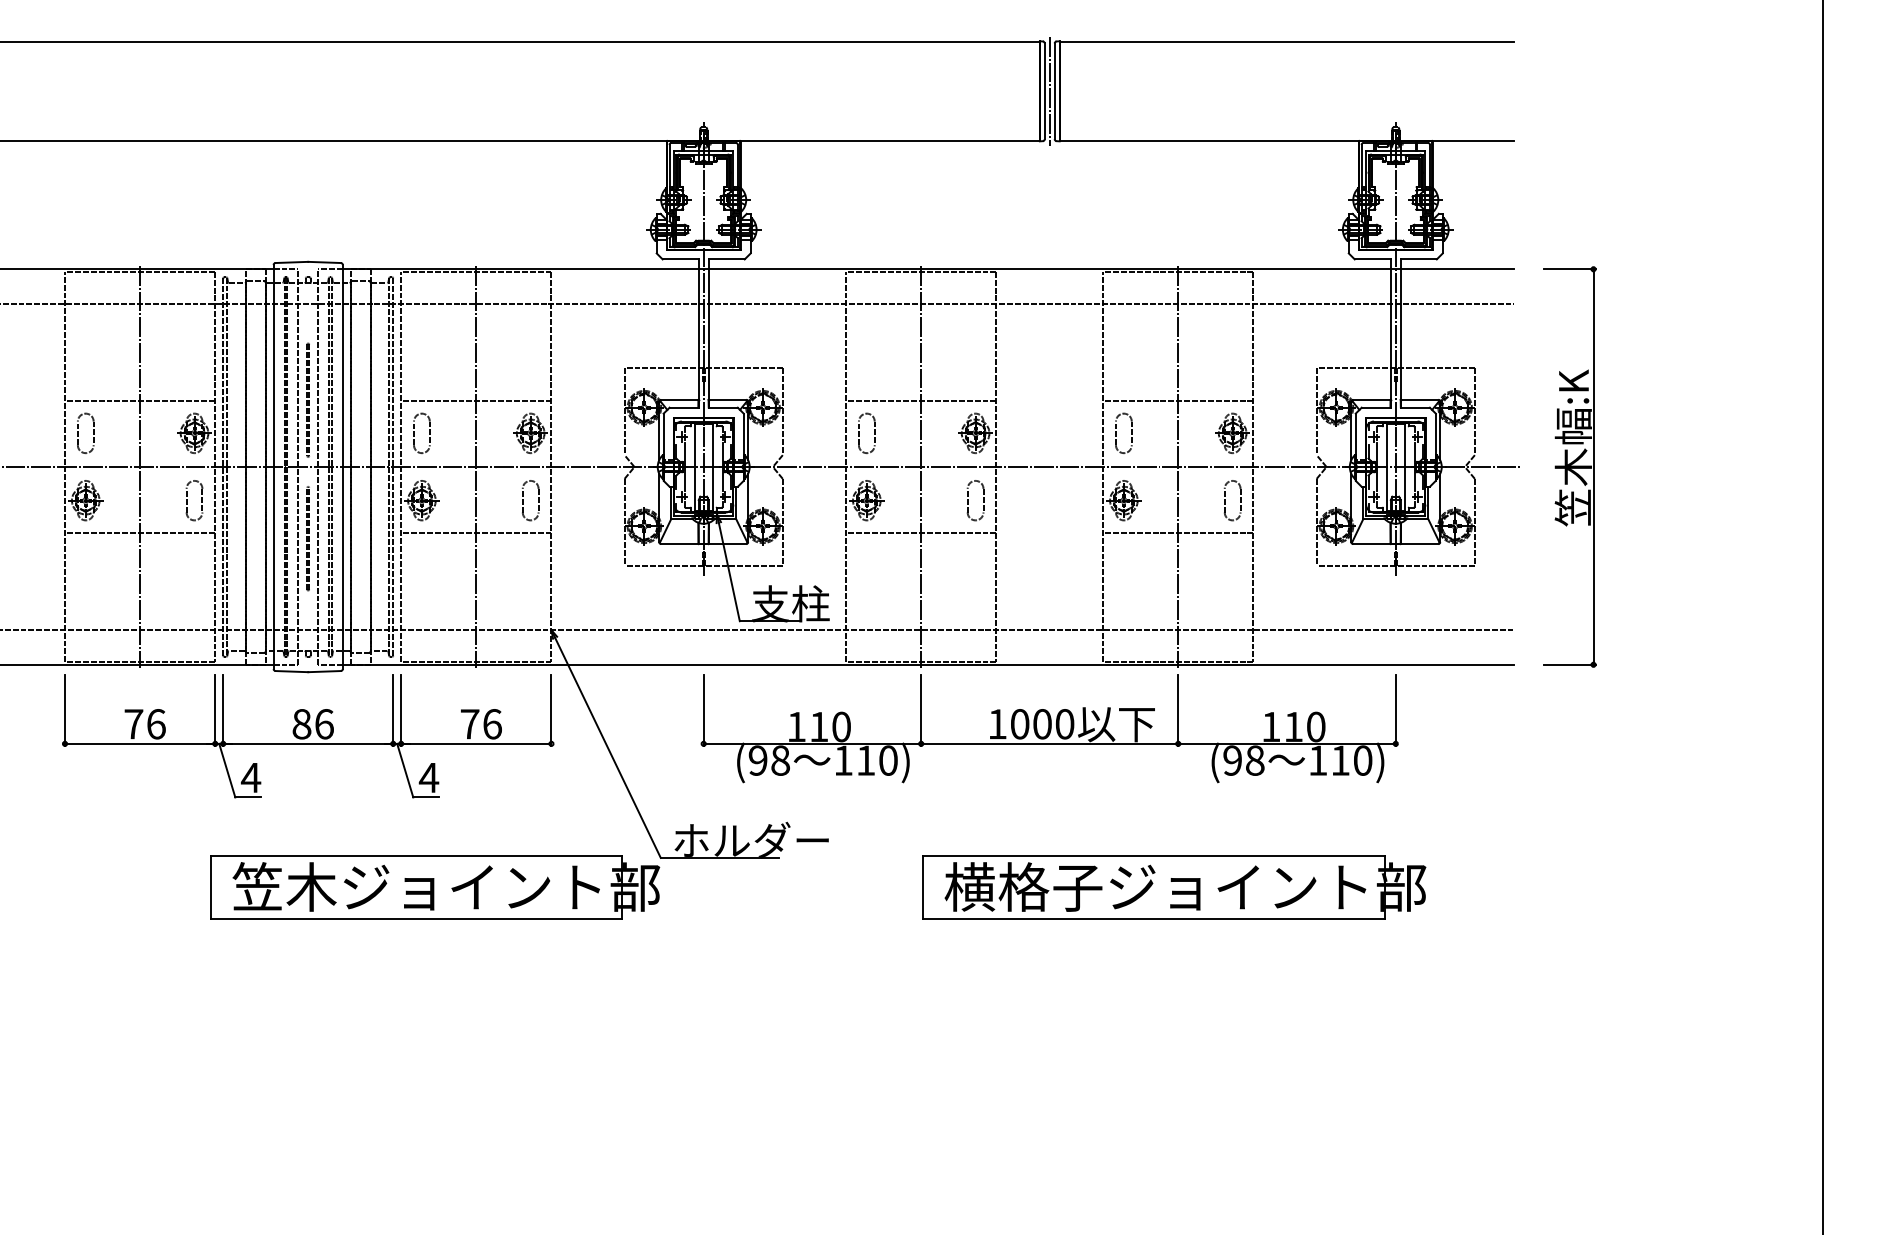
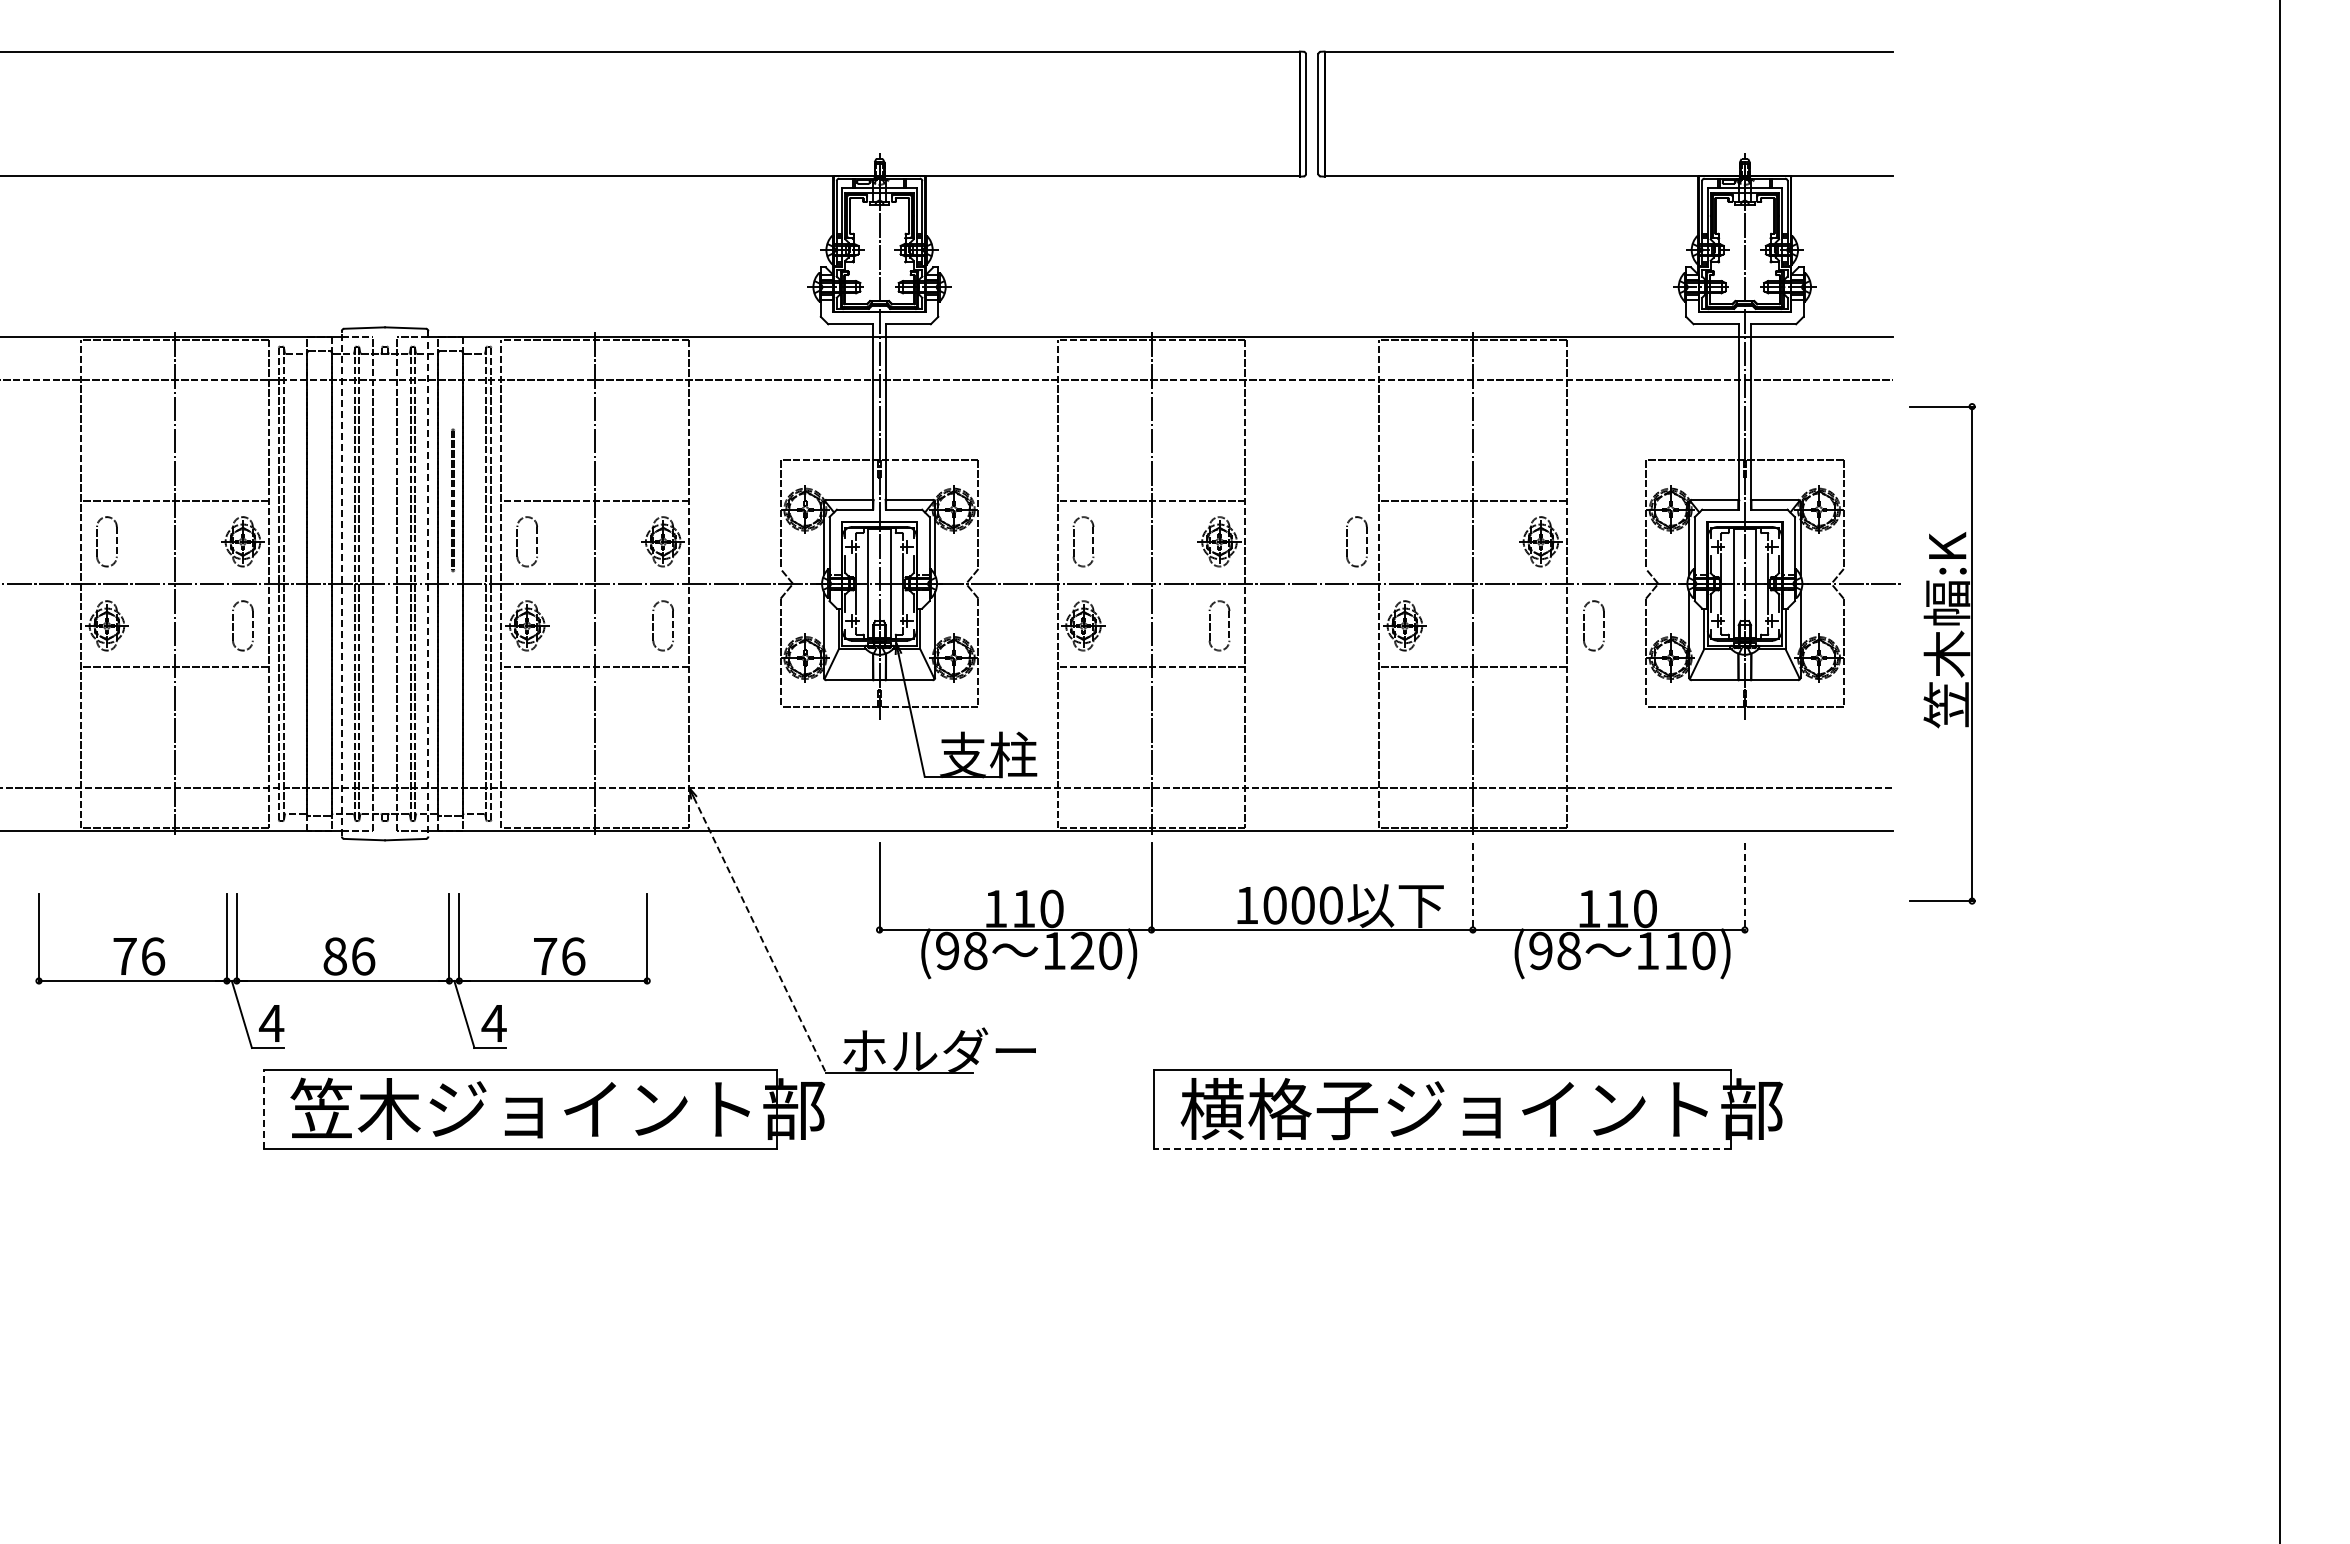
line: (1049, 91) -> (1312, 114), removed
line: (308, 400) -> (453, 500), moved
part: (1116, 433) -> (1347, 541), moved
line: (273, 466) -> (341, 583), solid -> dashed
line: (342, 466) -> (428, 583), solid -> dashed
part: (1569, 466) -> (1942, 653), moved
part: (1225, 500) -> (1584, 625), moved
part: (308, 538) -> (385, 673), removed
line: (1177, 709) -> (1472, 887), solid -> dashed
line: (1395, 709) -> (1744, 887), solid -> dashed
part: (307, 735) -> (342, 970), moved
line: (607, 747) -> (759, 934), solid -> dashed
text: (866, 760) -> (1082, 950), 110) -> 120)
line: (210, 887) -> (263, 1109), solid -> dashed
line: (1153, 919) -> (1442, 1149), solid -> dashed

